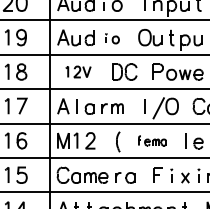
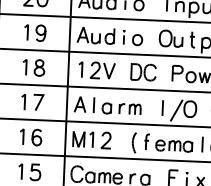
part: (112, 38) -> (132, 37), size x1.43
part: (78, 71) -> (97, 69), size x1.43
part: (152, 140) -> (168, 142), size x1.67

